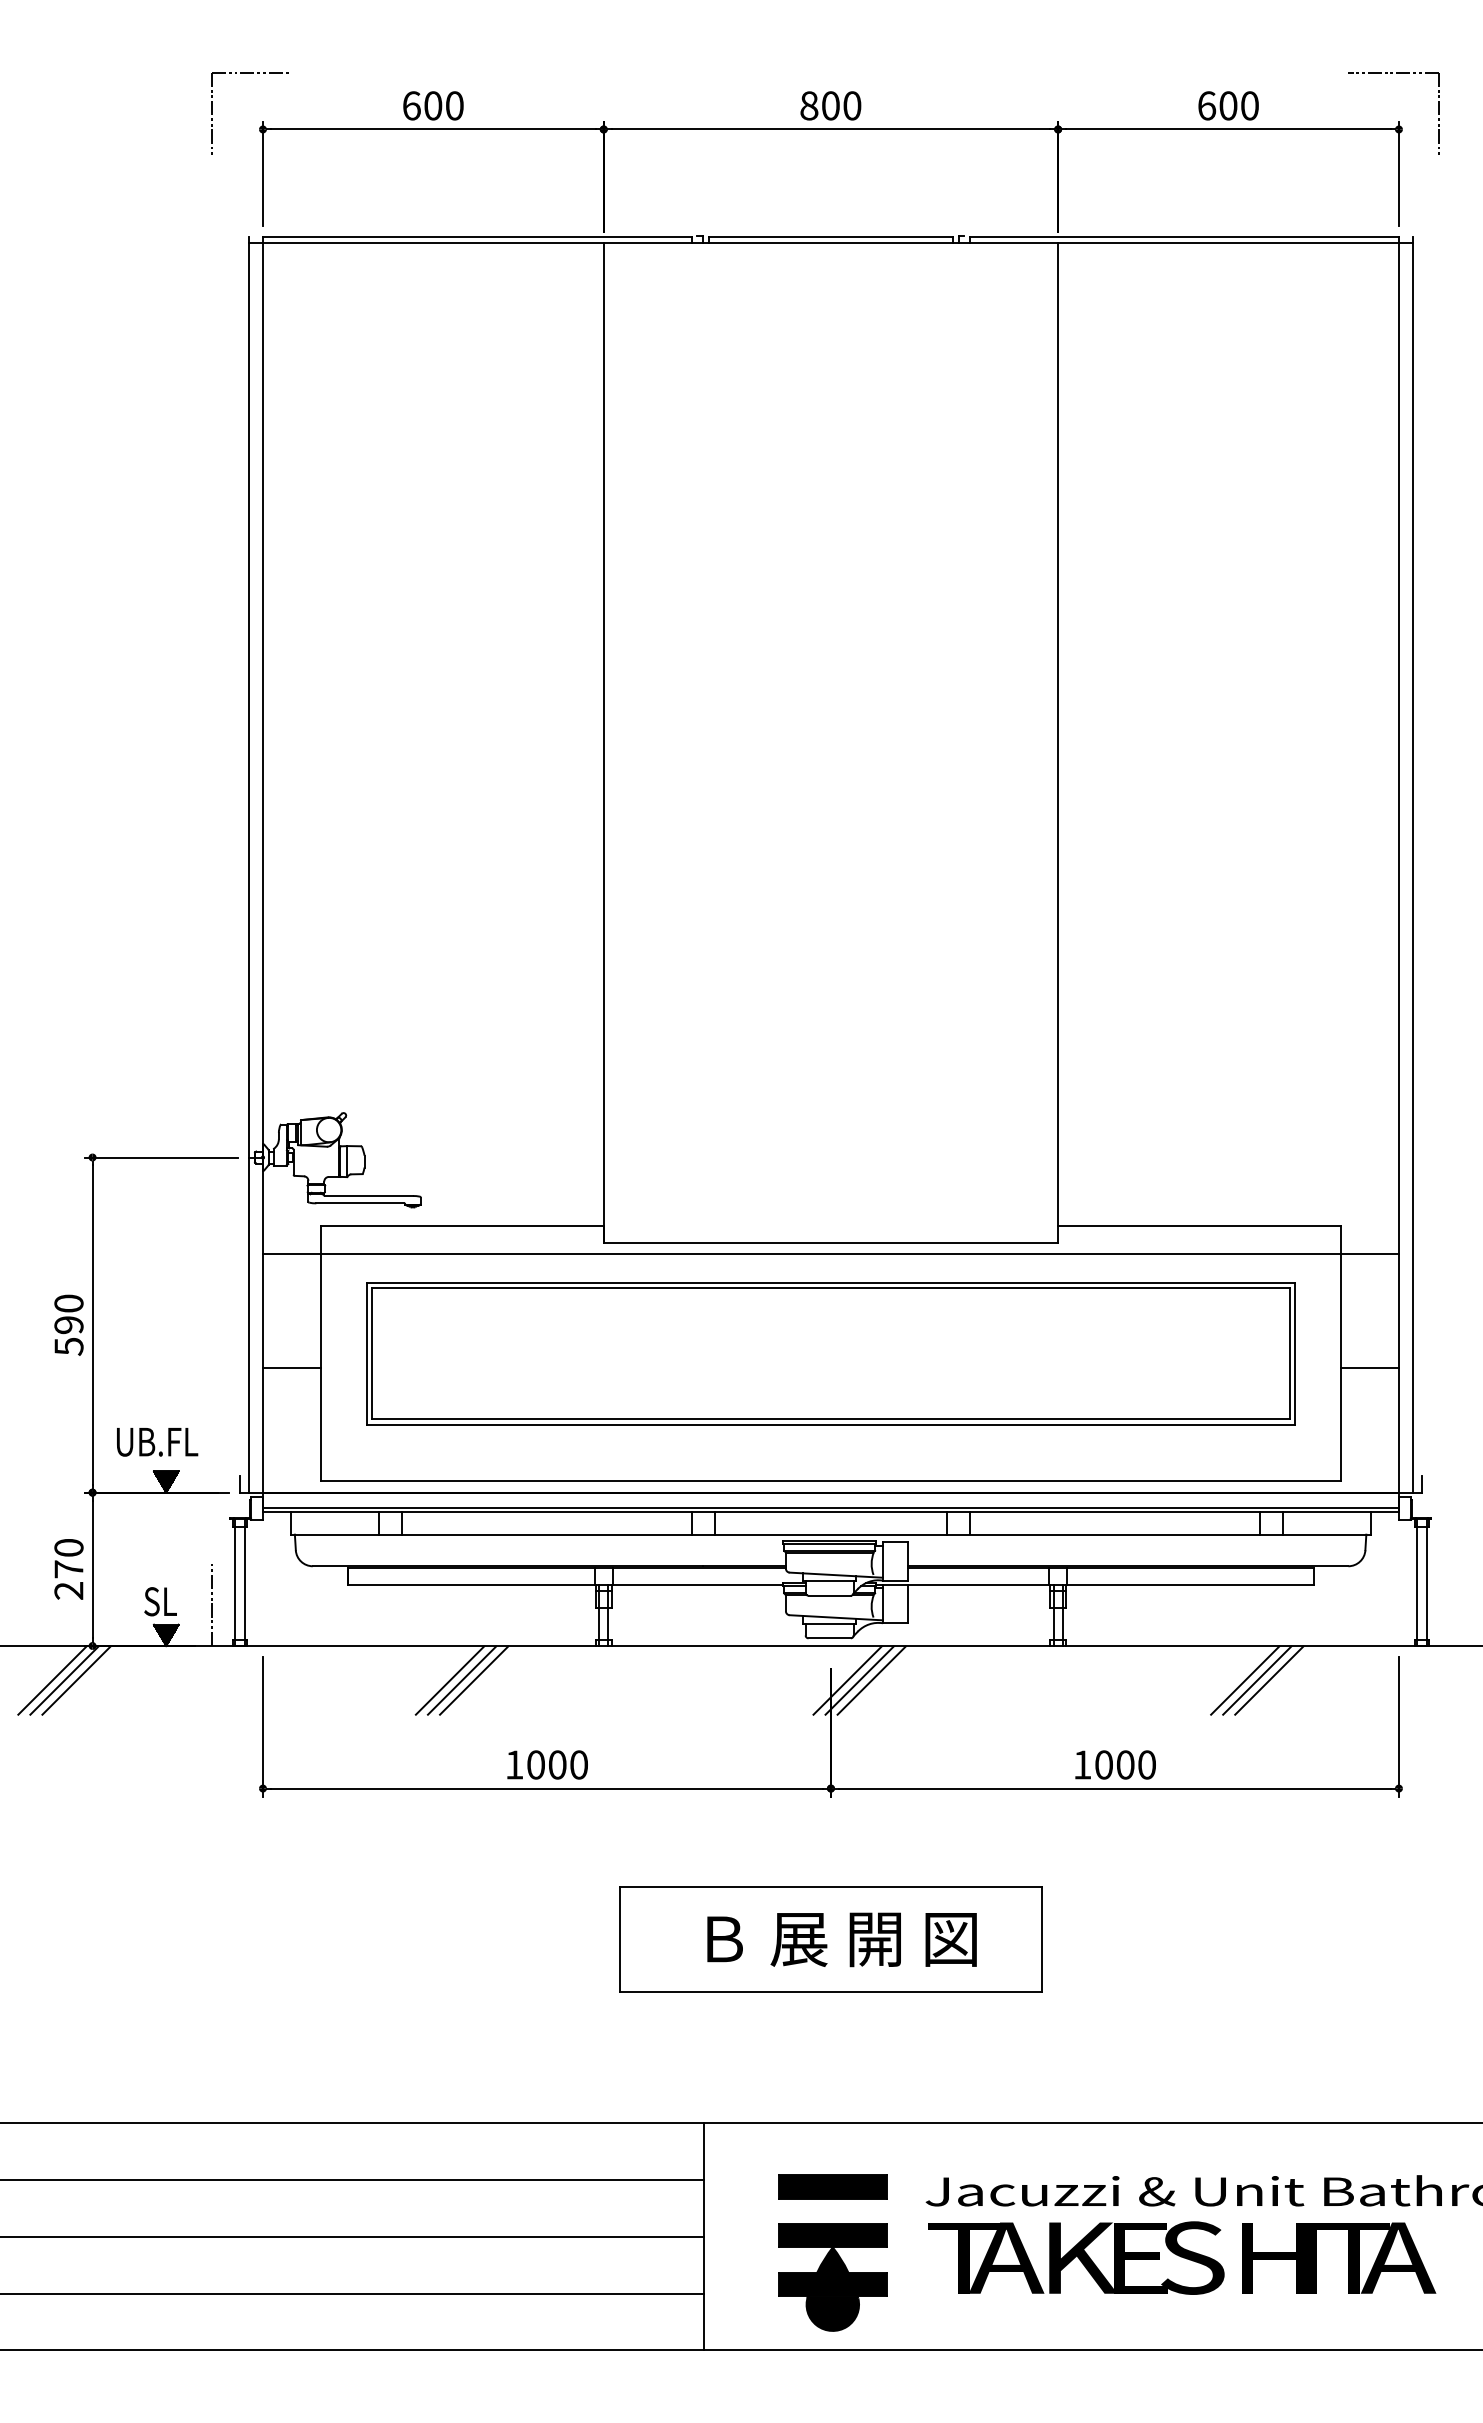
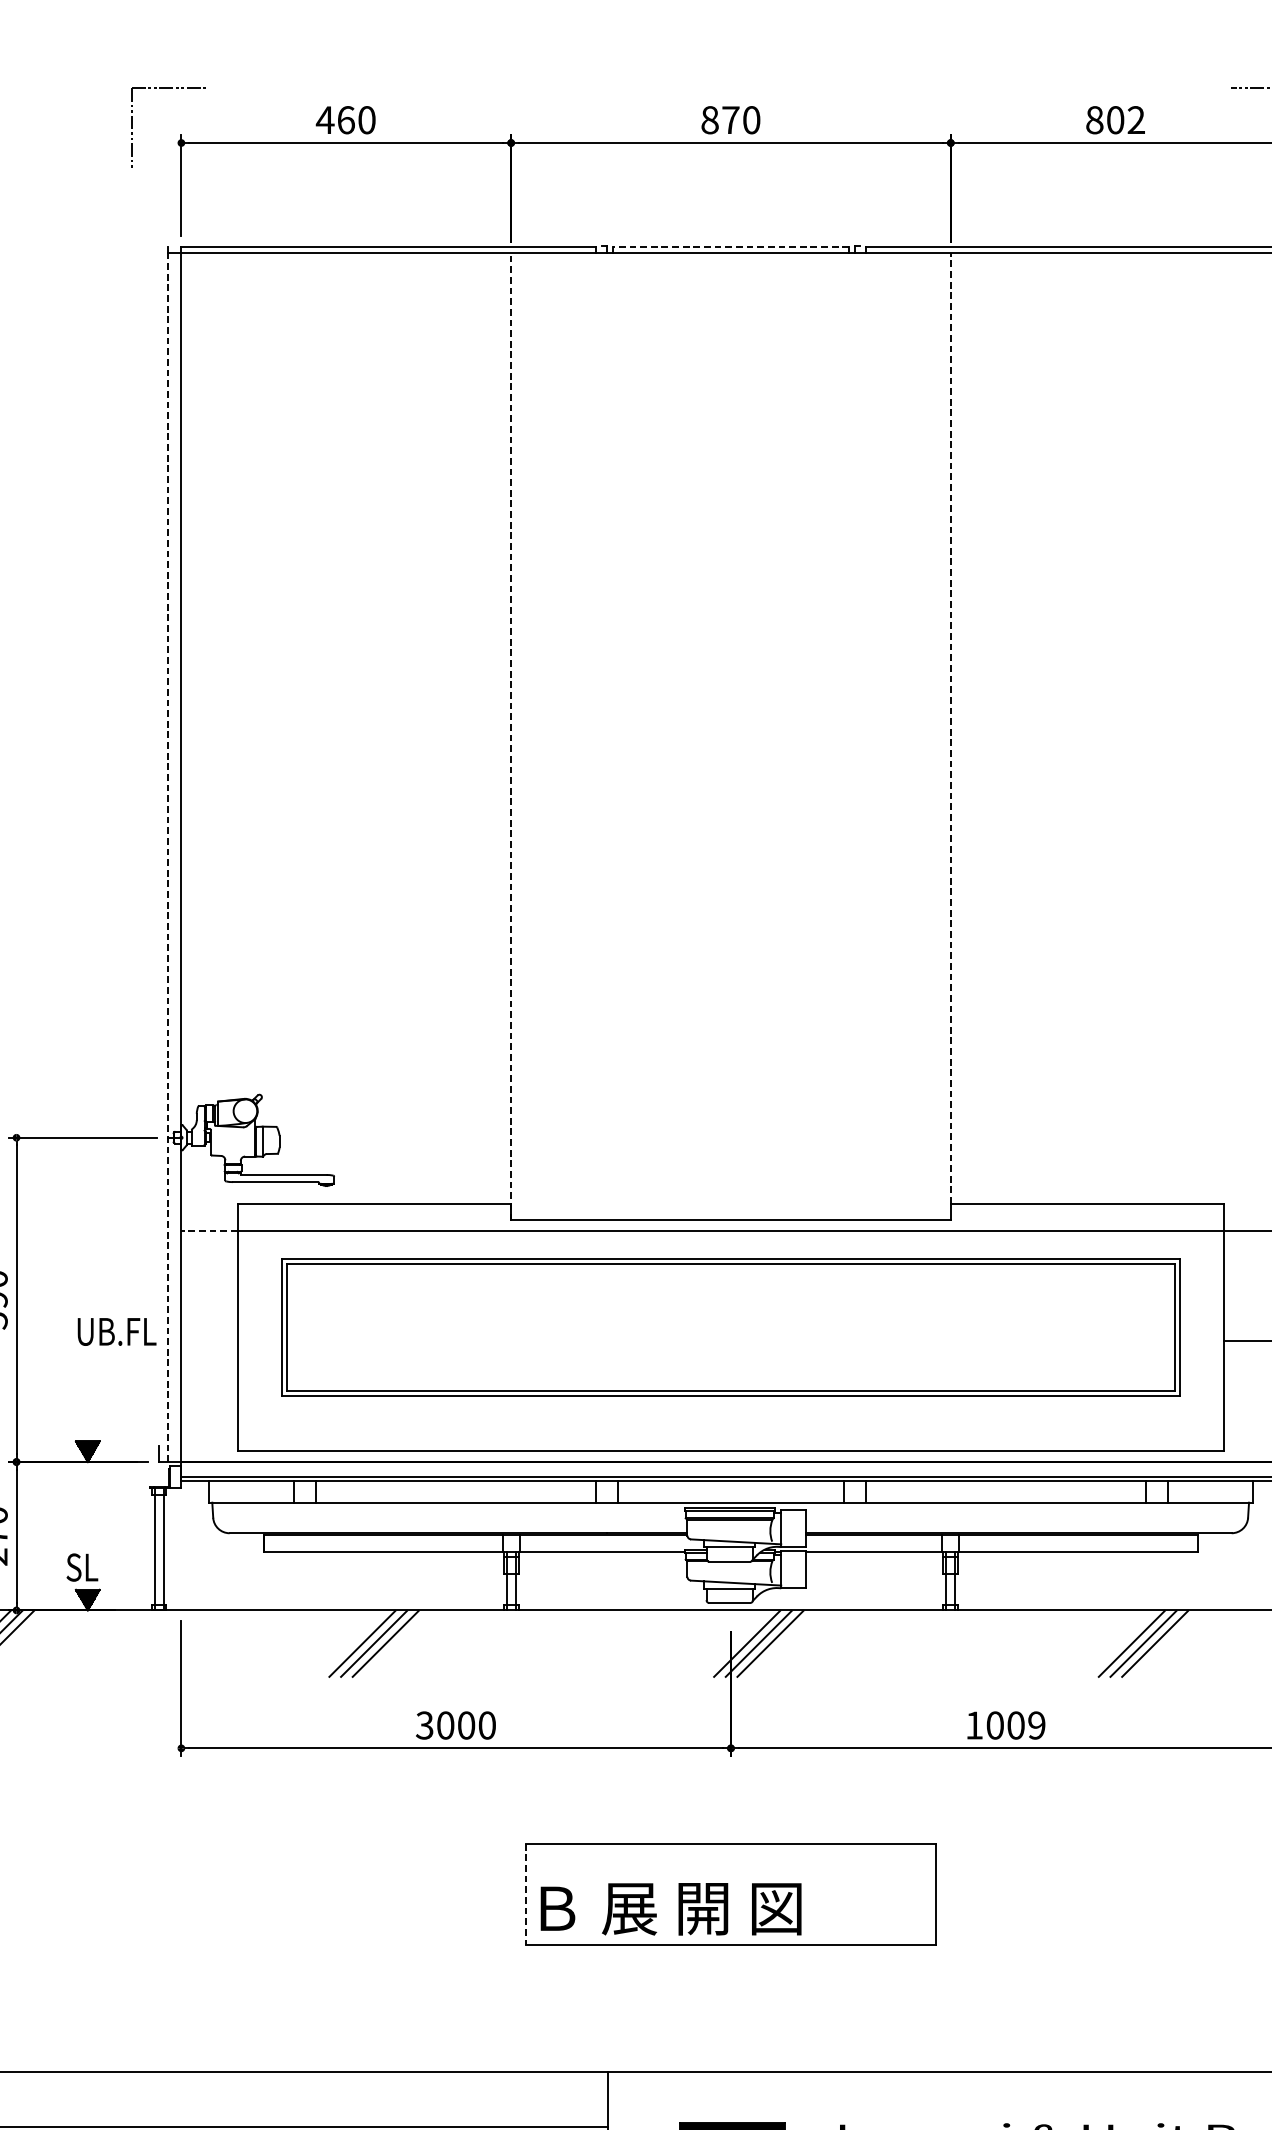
text: (421, 105) -> (334, 119), 600 -> 460
text: (830, 105) -> (730, 119), 800 -> 870
text: (1228, 105) -> (1115, 119), 600 -> 802
line: (830, 237) -> (730, 247), solid -> dashed
line: (1058, 733) -> (951, 727), solid -> dashed
line: (603, 742) -> (510, 736), solid -> dashed
line: (248, 867) -> (167, 857), solid -> dashed
line: (291, 1254) -> (209, 1231), solid -> dashed
line: (291, 1367) -> (209, 1340), removed
text: (157, 1442) -> (117, 1332), moved
line: (211, 1603) -> (131, 1569), removed
text: (514, 1764) -> (424, 1725), 1000 -> 3000
text: (1146, 1764) -> (1036, 1725), 1000 -> 1009
line: (619, 1939) -> (526, 1894), solid -> dashed
text: (841, 1939) -> (670, 1908), moved

